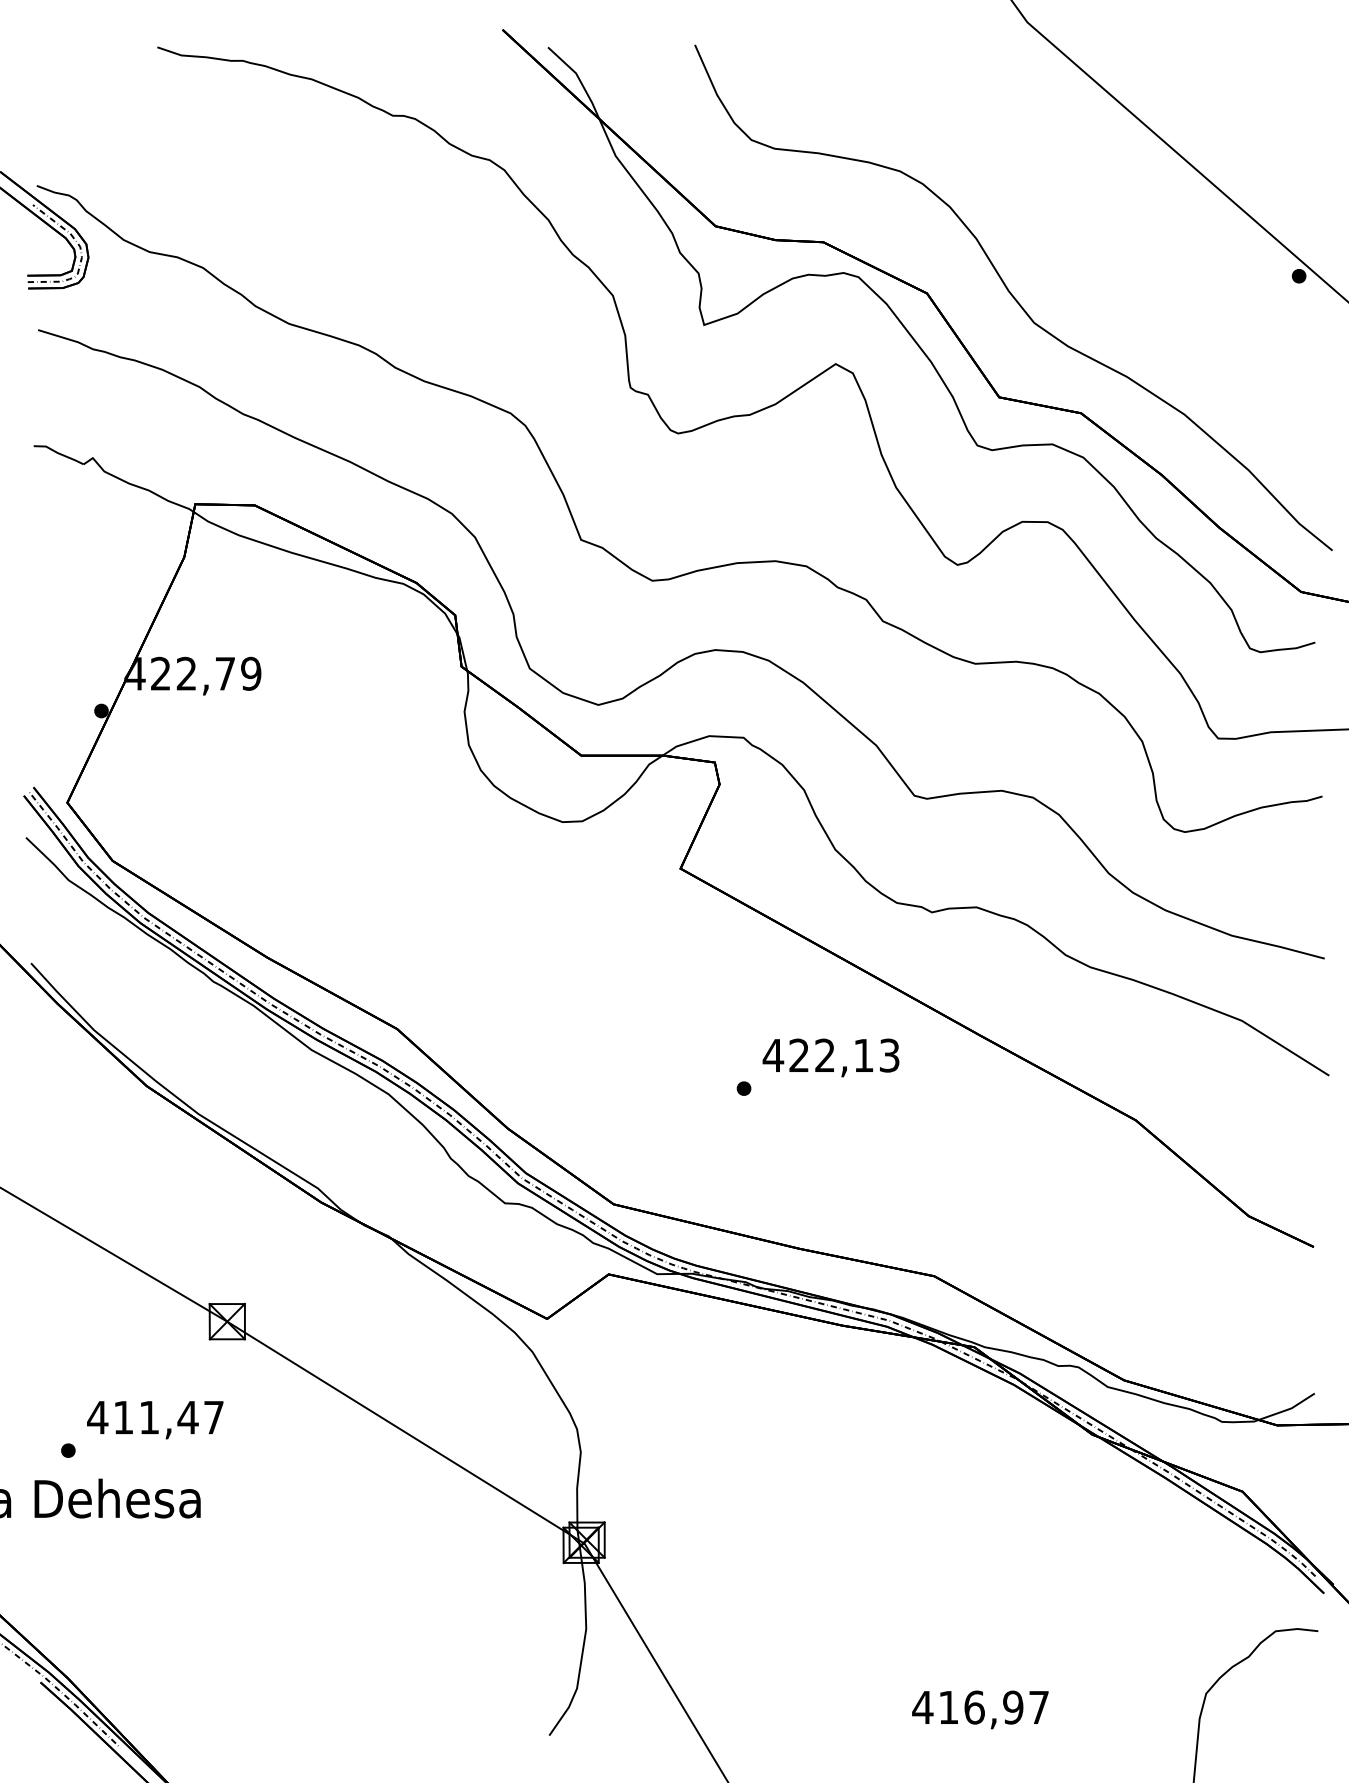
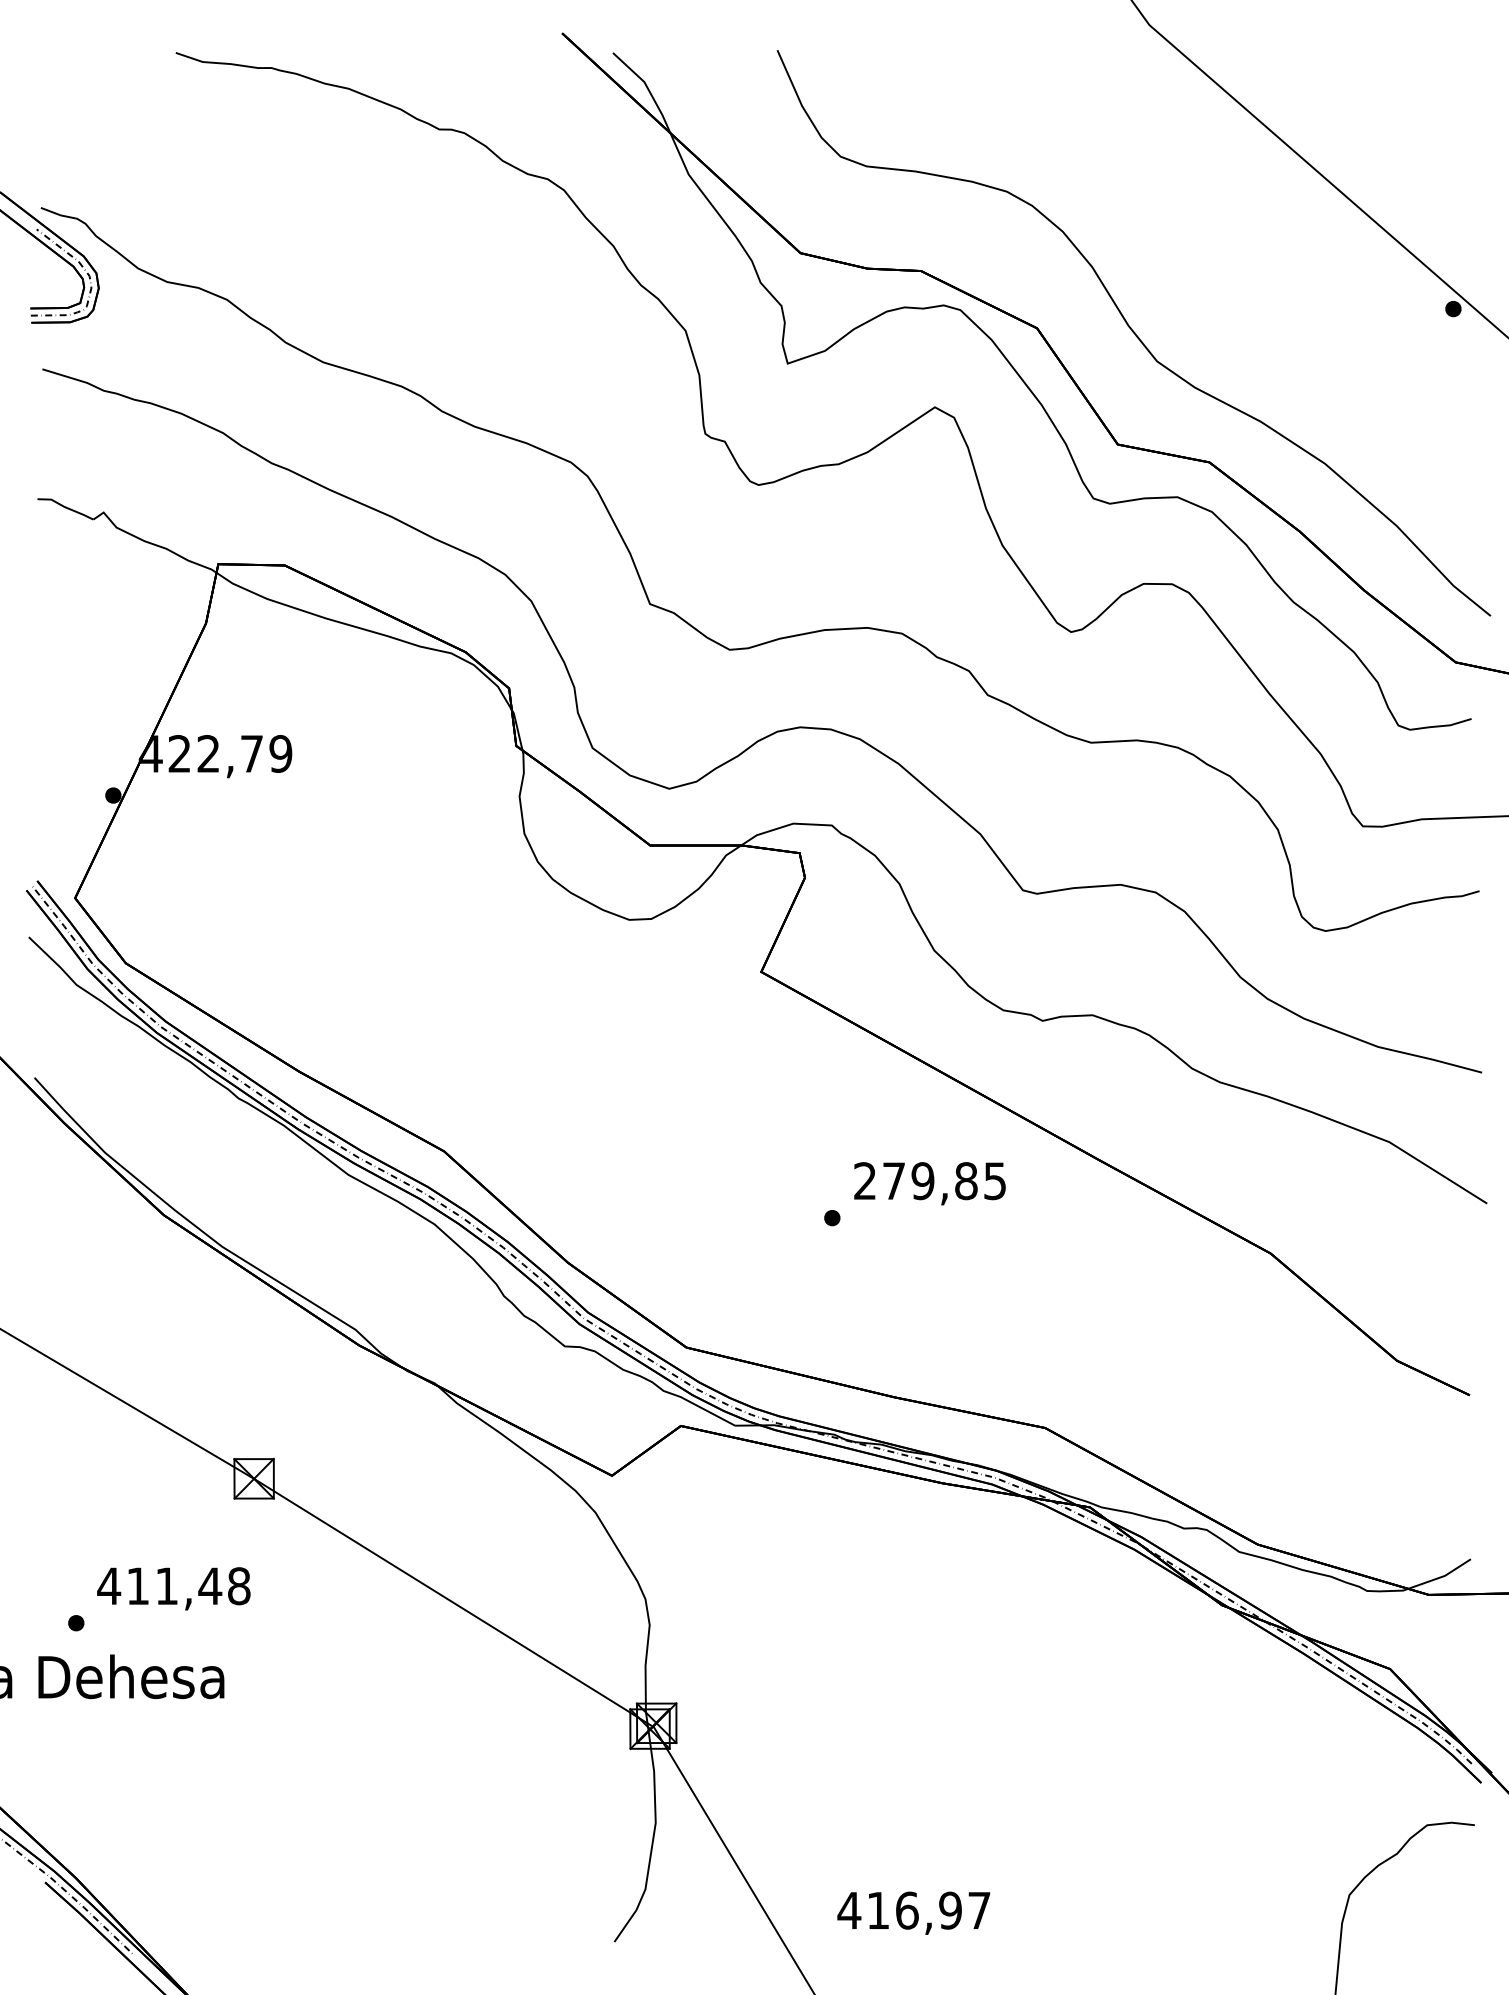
text: (830, 1055) -> (929, 1181), 422,13 -> 279,85
text: (214, 1417) -> (239, 1586), 411,47 -> 411,48
text: (980, 1709) -> (913, 1912), moved

